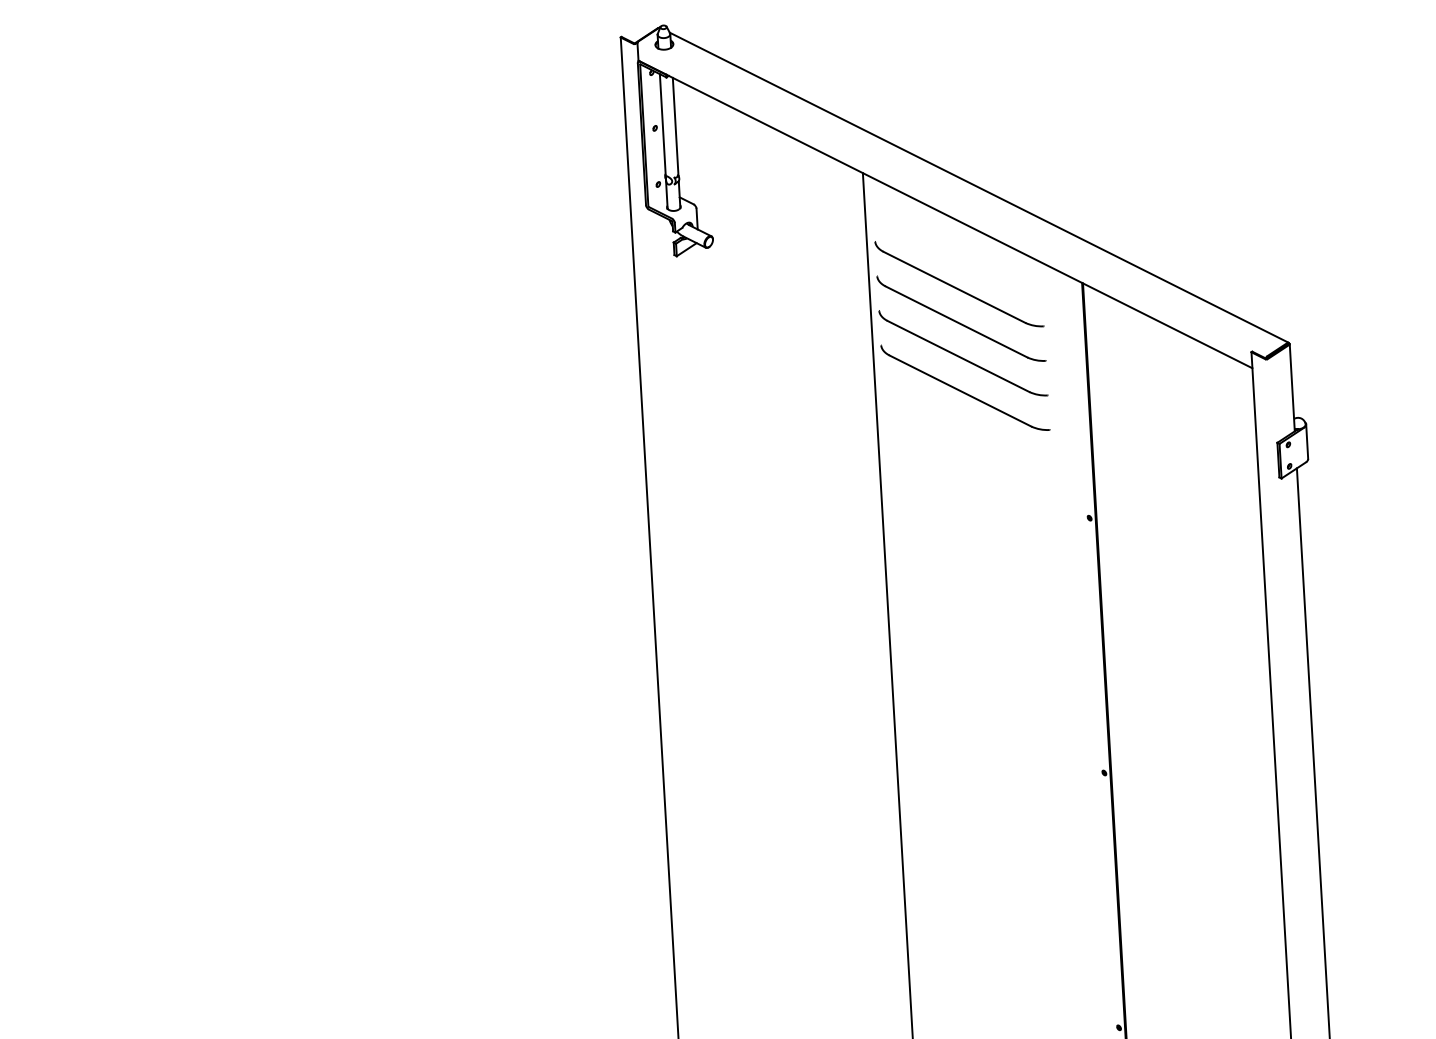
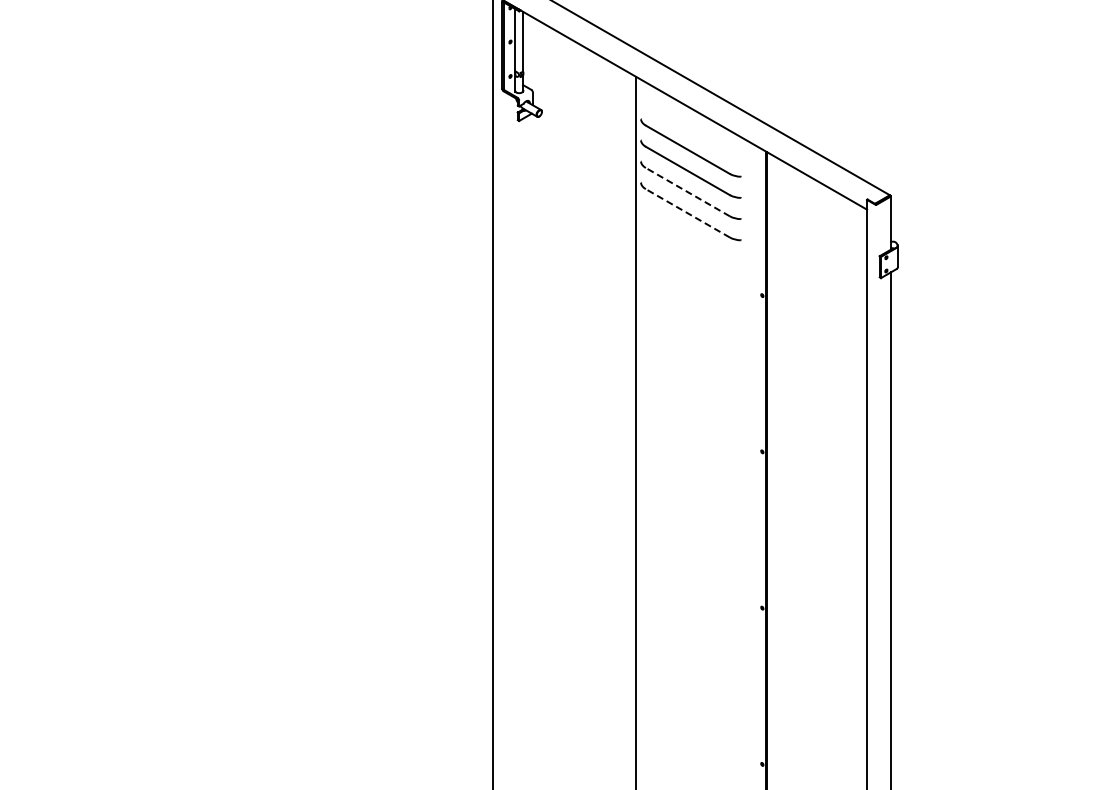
line: (957, 357) -> (687, 192), solid -> dashed
line: (959, 391) -> (687, 213), solid -> dashed

